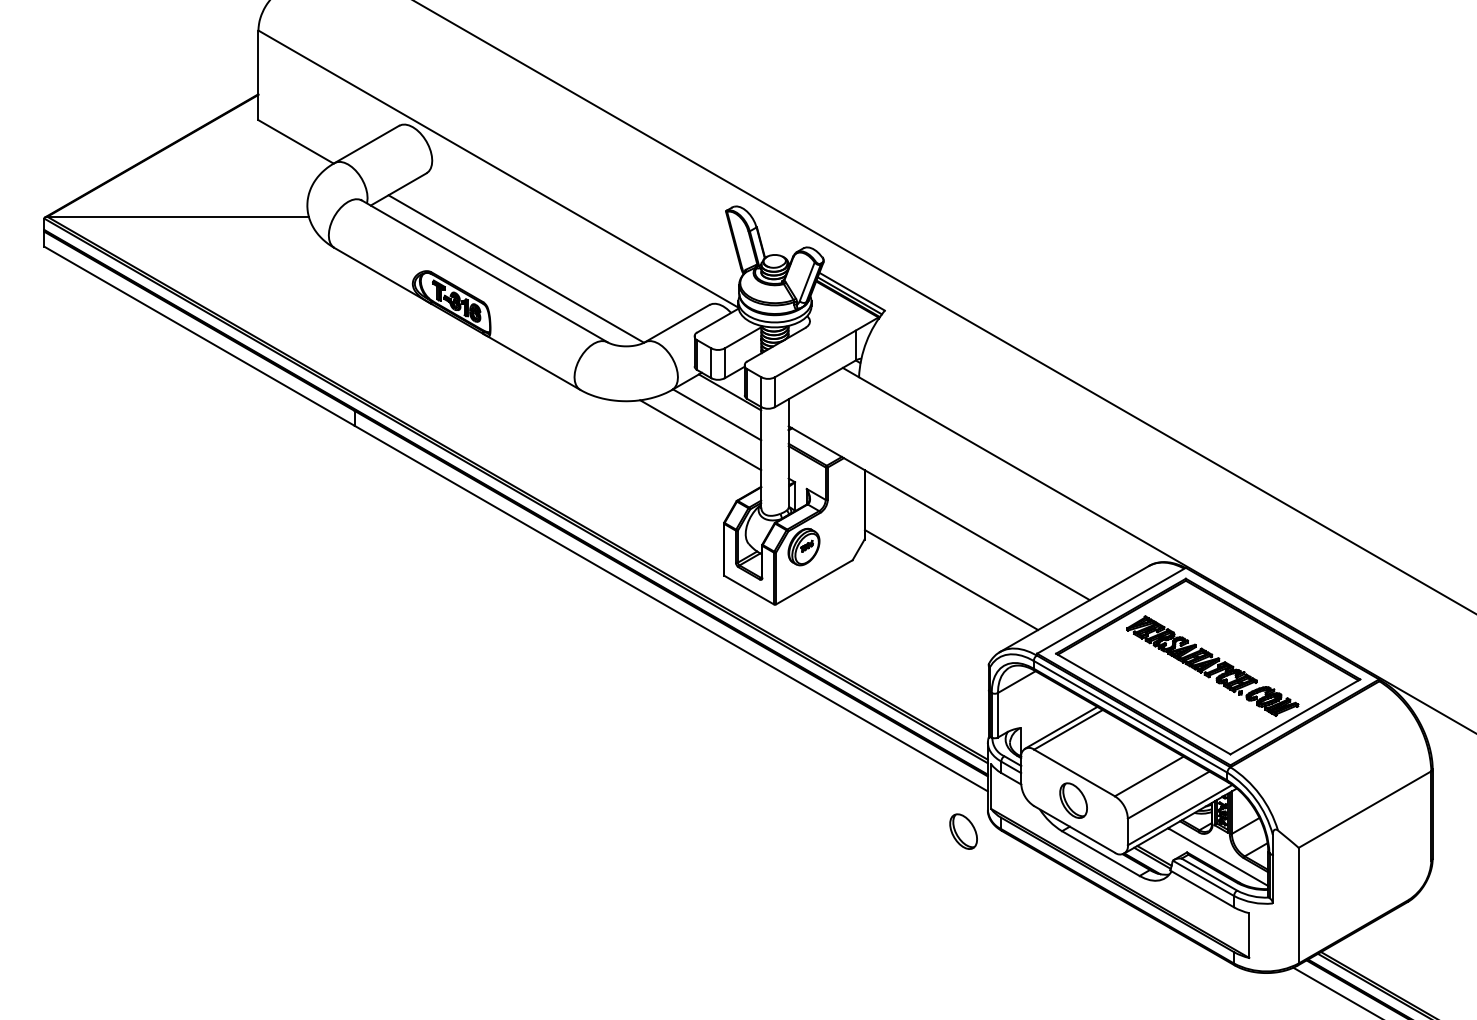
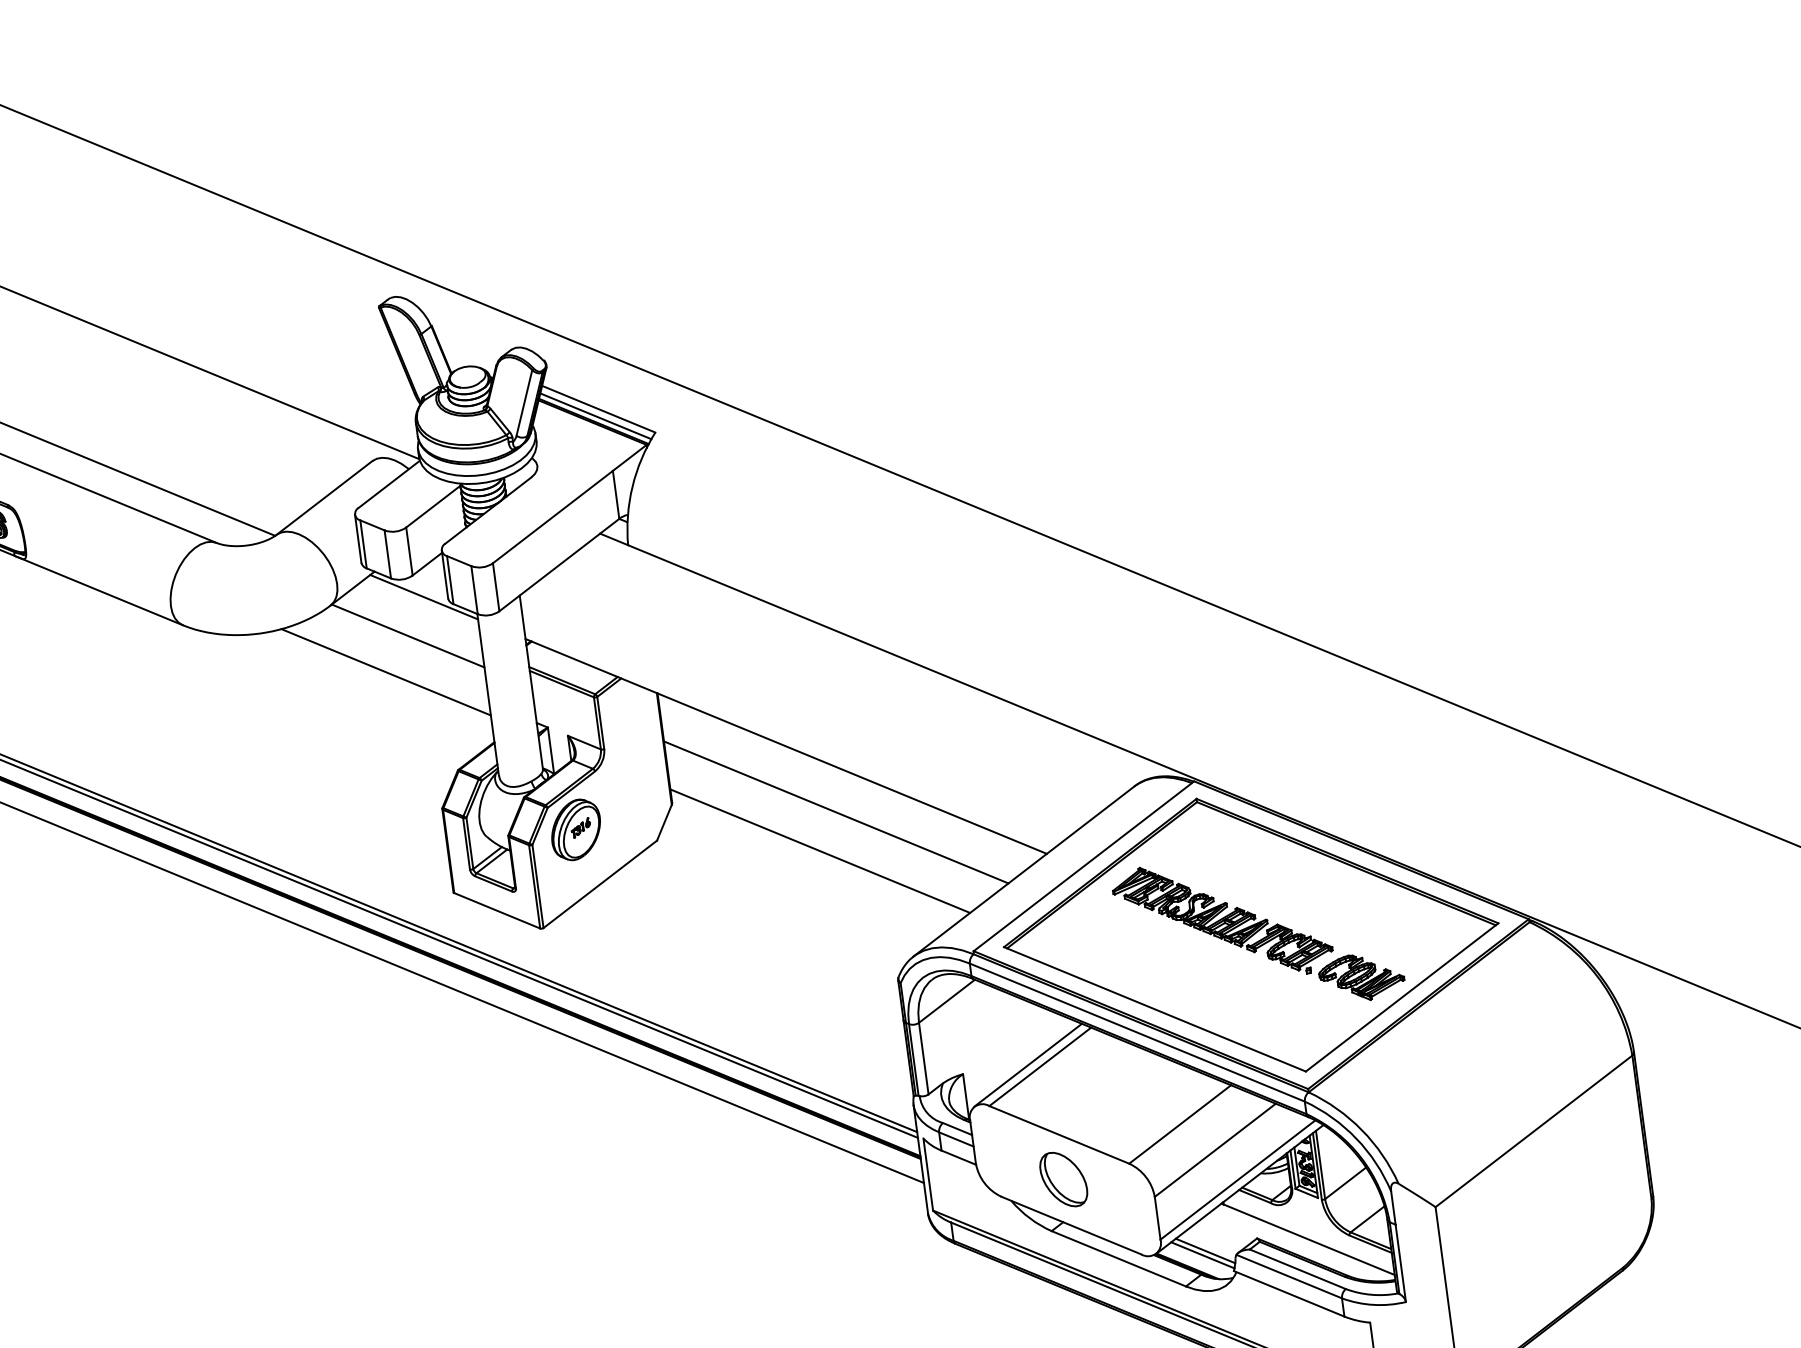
line: (964, 557) -> (836, 812), added
part: (963, 831) -> (893, 1252), removed

